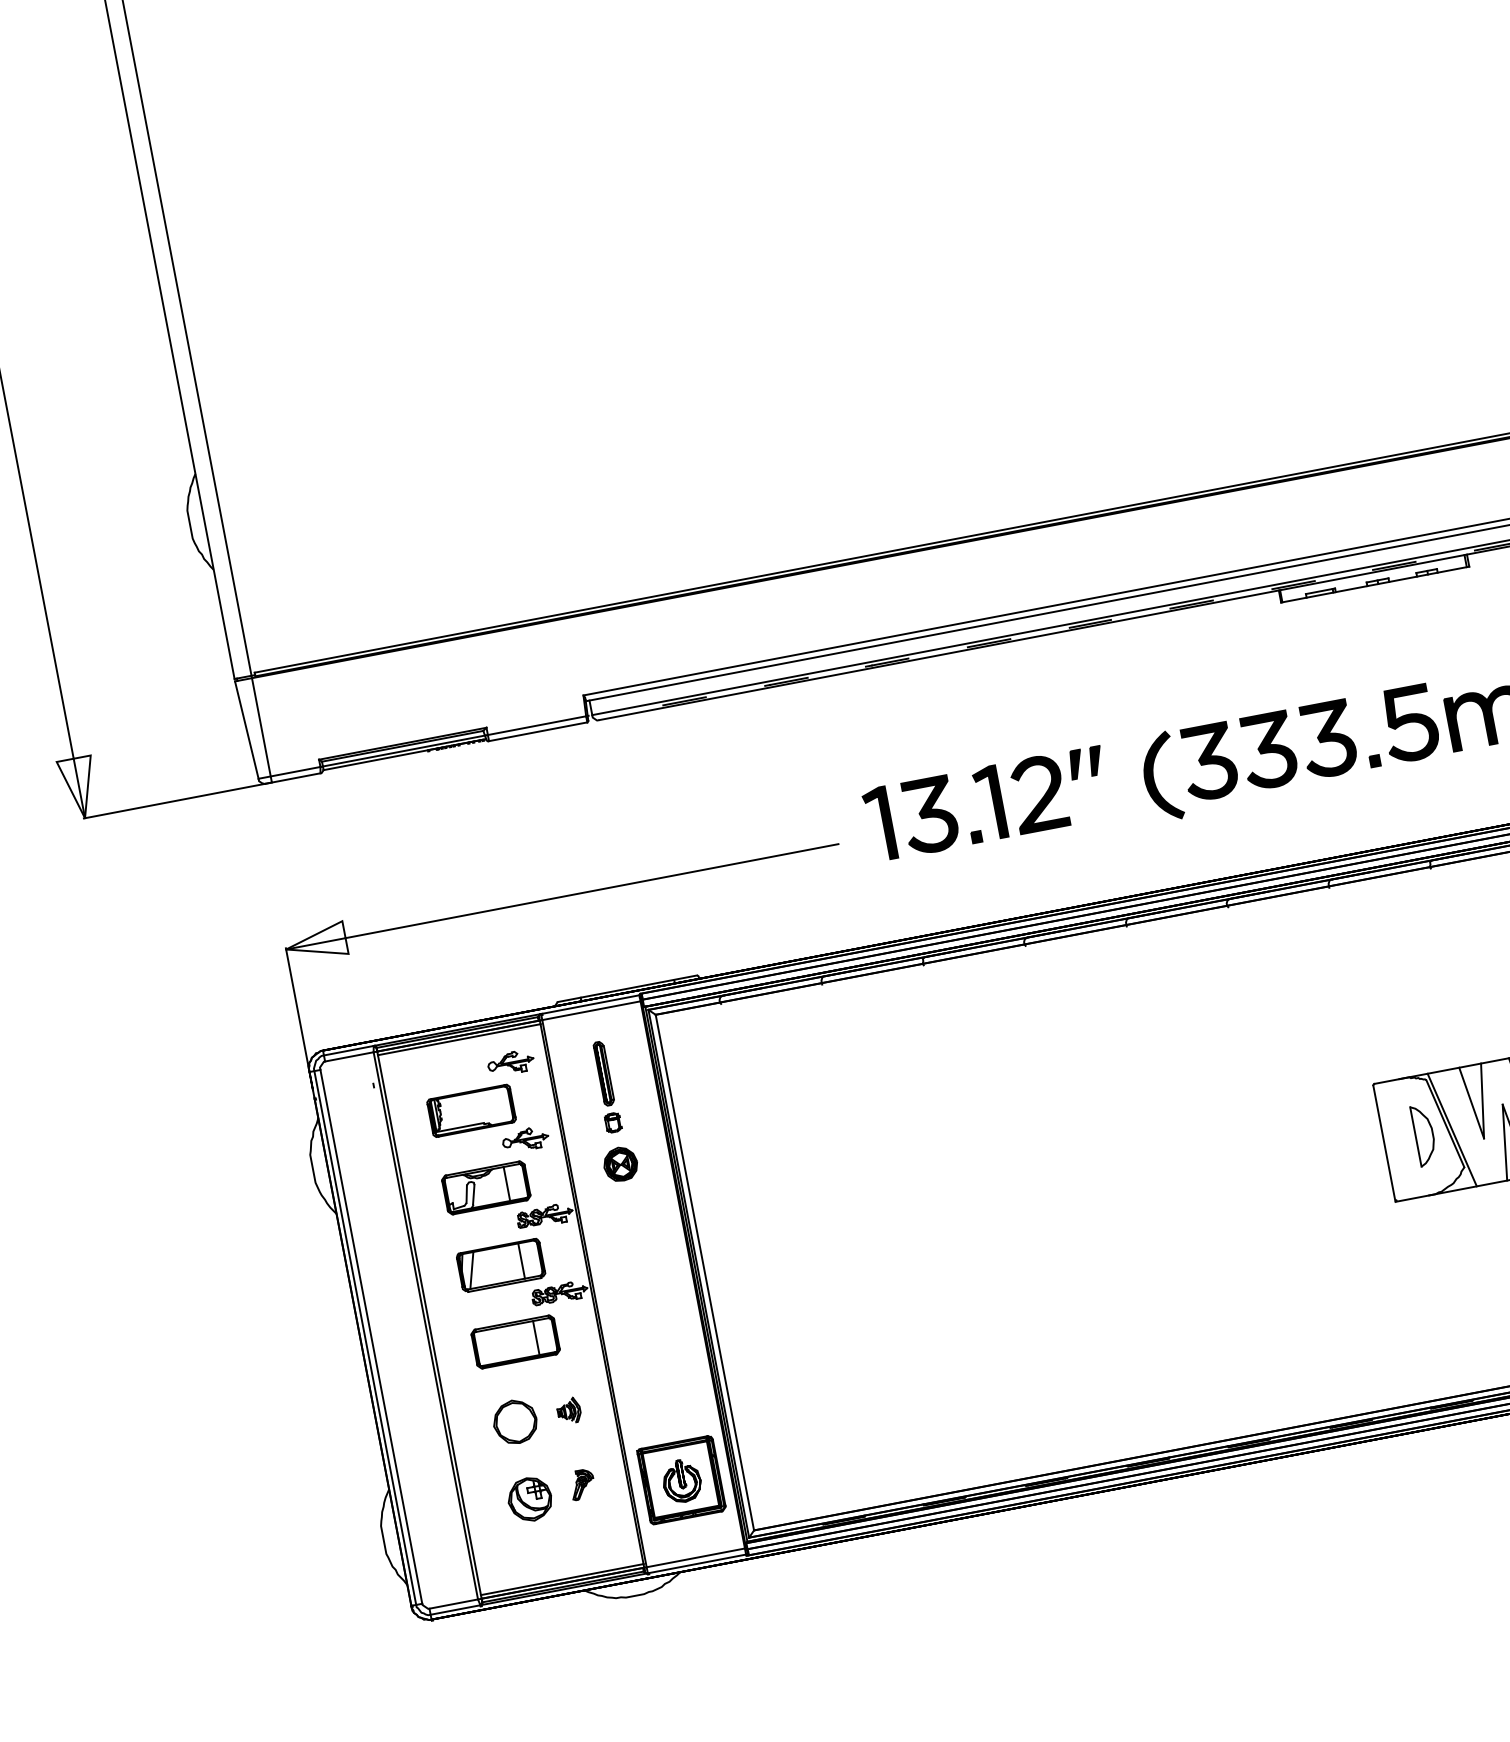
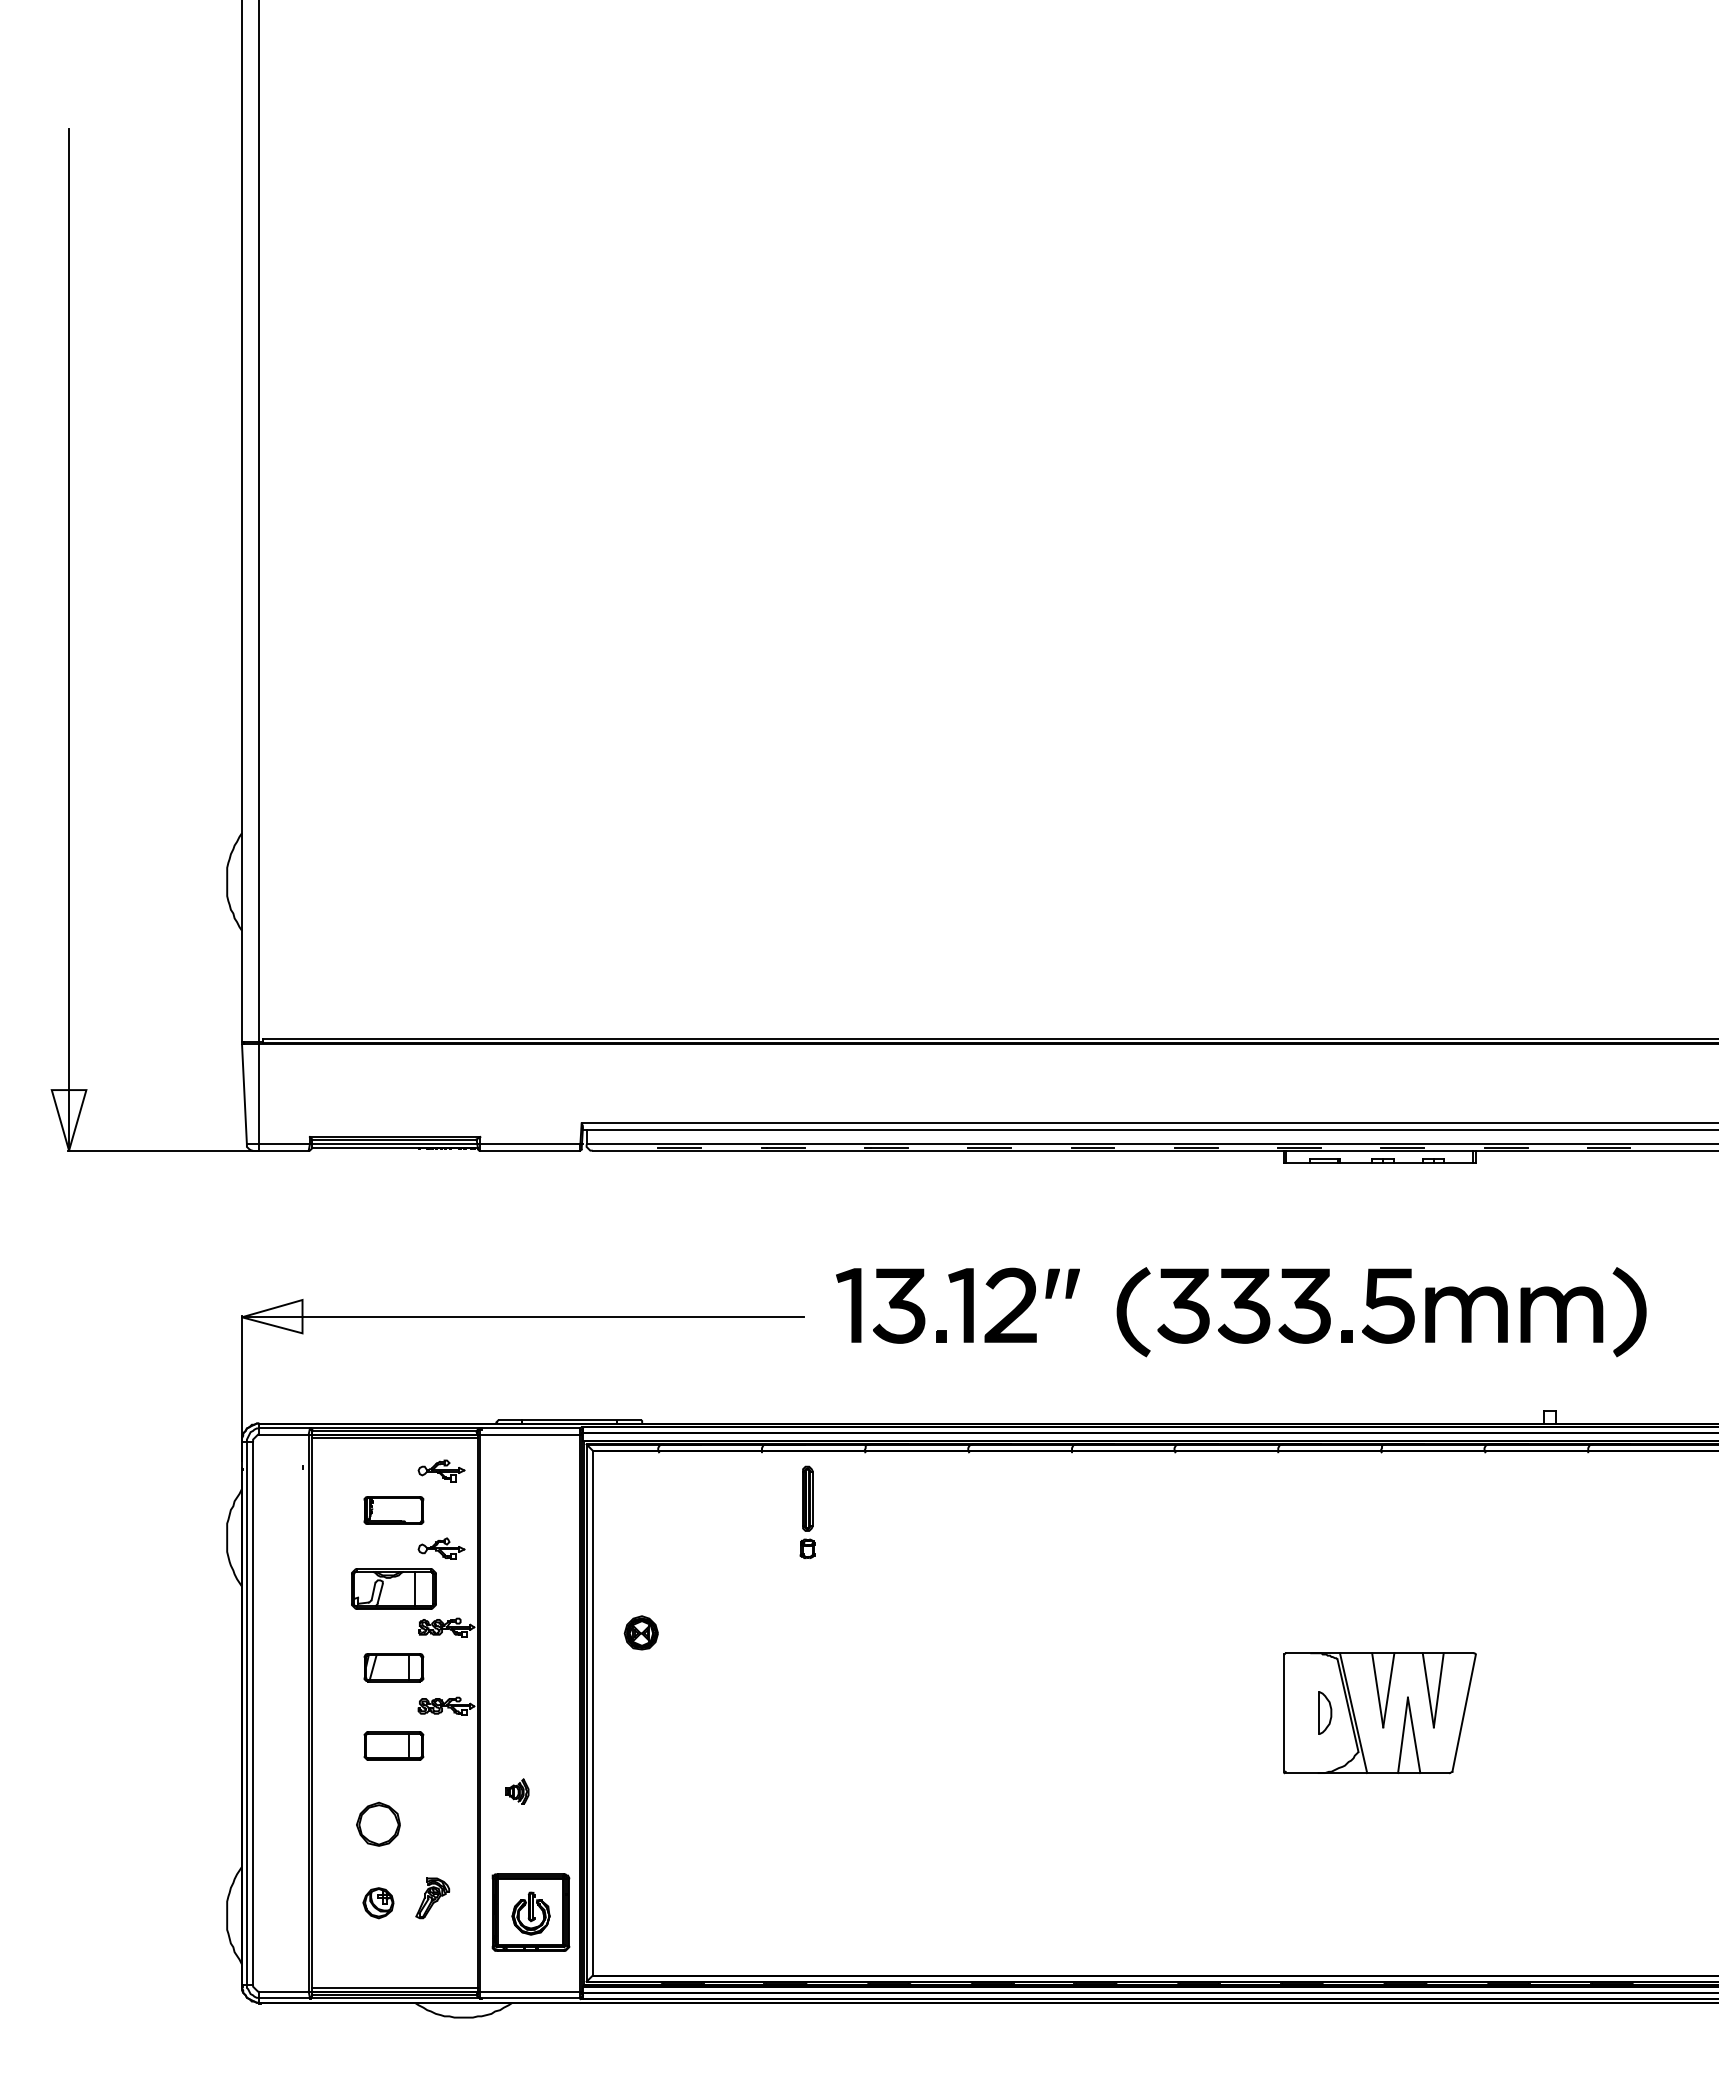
part: (605, 1086) -> (807, 1511), moved
part: (471, 1110) -> (393, 1510), size x0.7
part: (1424, 1134) -> (1325, 1712), size x0.7
part: (619, 1164) -> (640, 1632), moved
part: (500, 1265) -> (393, 1667), size x0.7
part: (515, 1341) -> (393, 1745), size x0.7
part: (569, 1410) -> (517, 1791), moved
part: (582, 1484) -> (432, 1898), size x1.4
part: (529, 1498) -> (378, 1902), size x0.7

